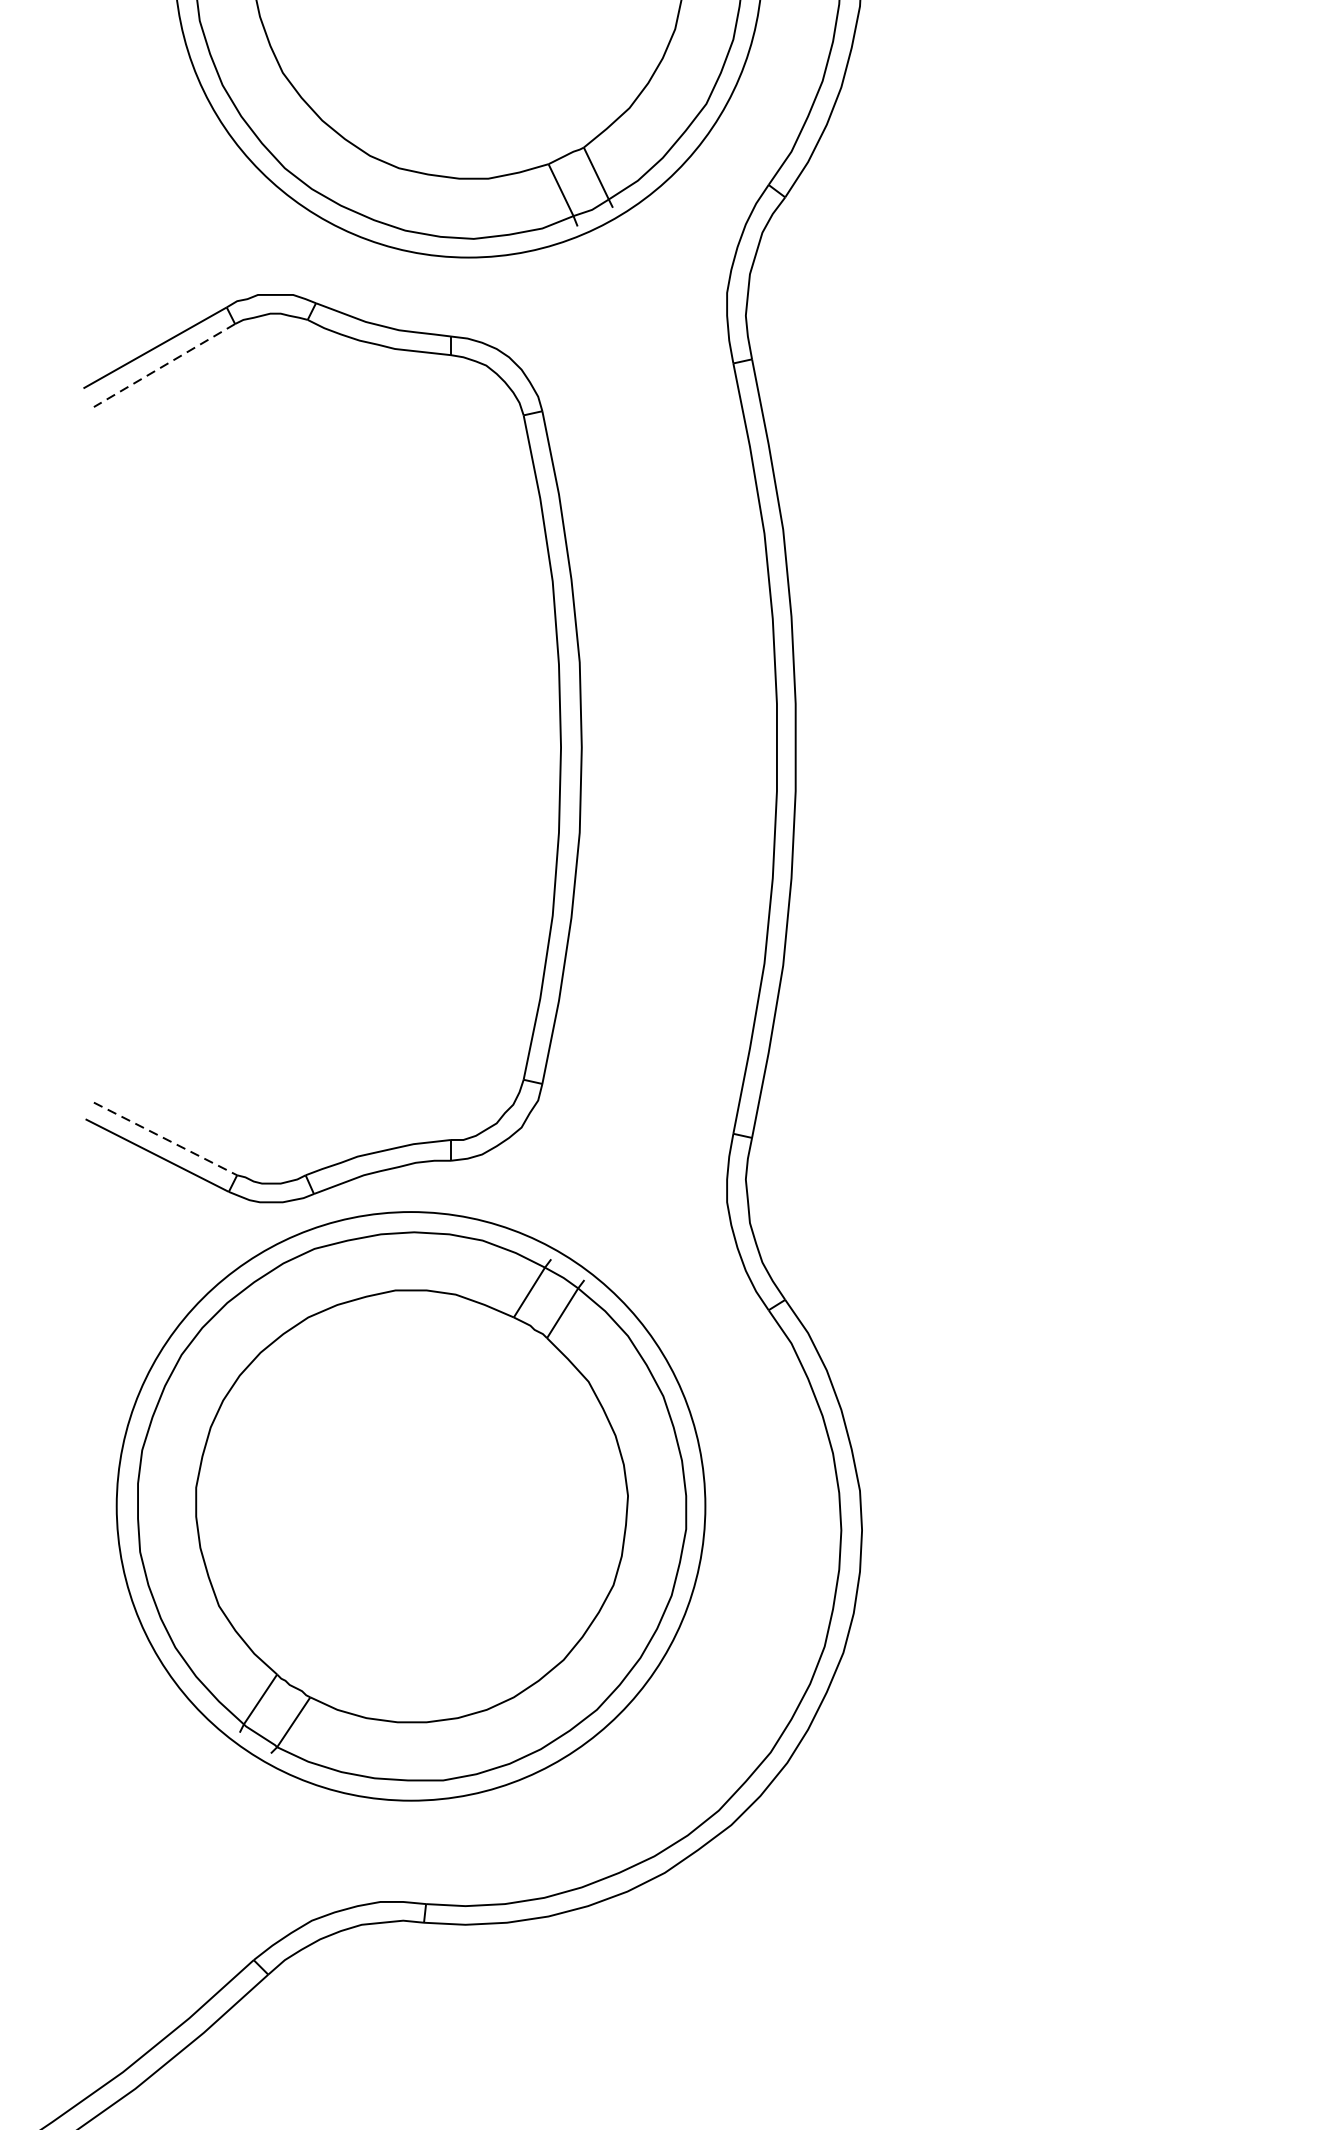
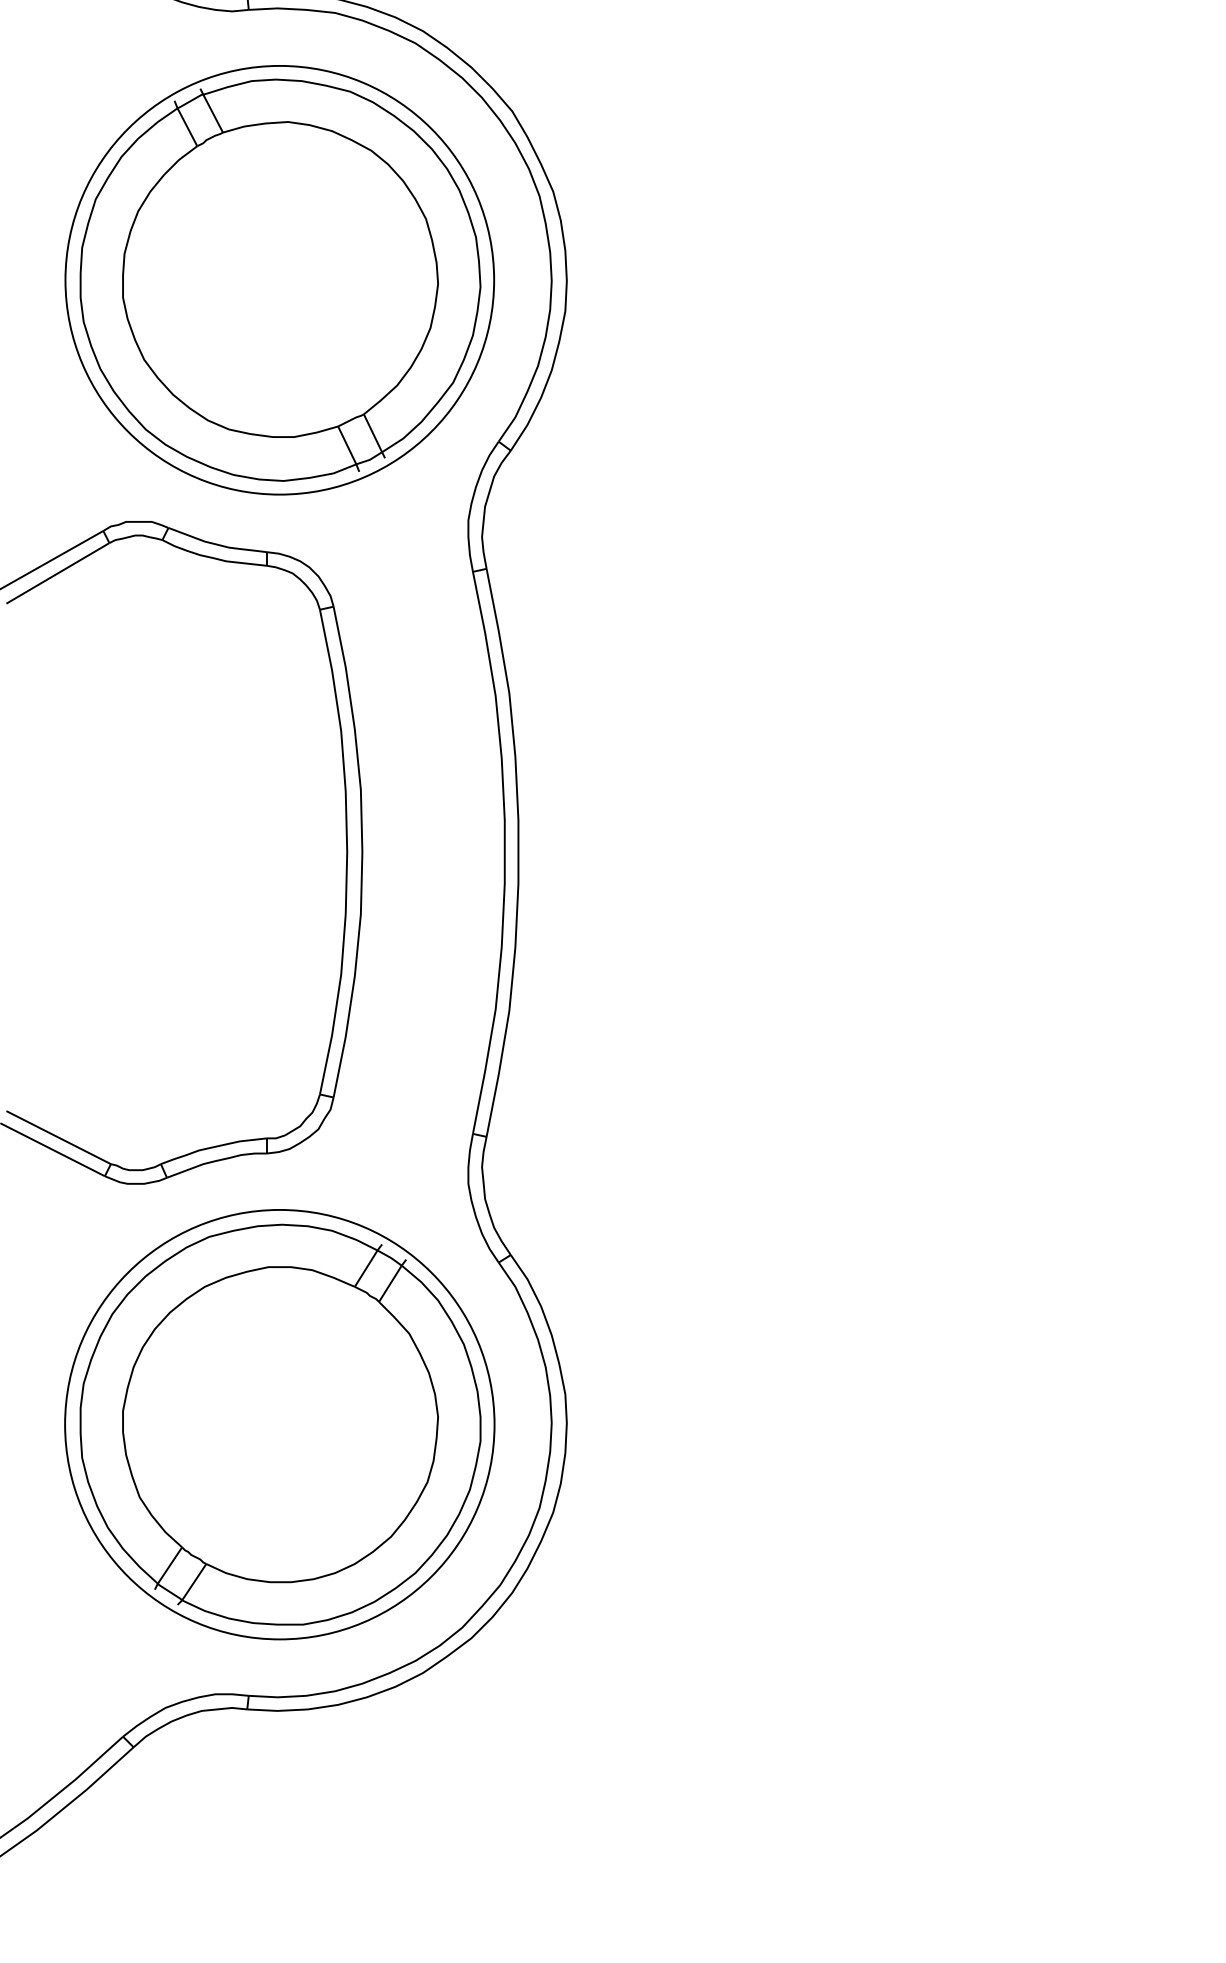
line: (163, 365) -> (57, 573), dashed -> solid
line: (165, 1138) -> (58, 1137), dashed -> solid
part: (410, 1506) -> (279, 1424), moved

